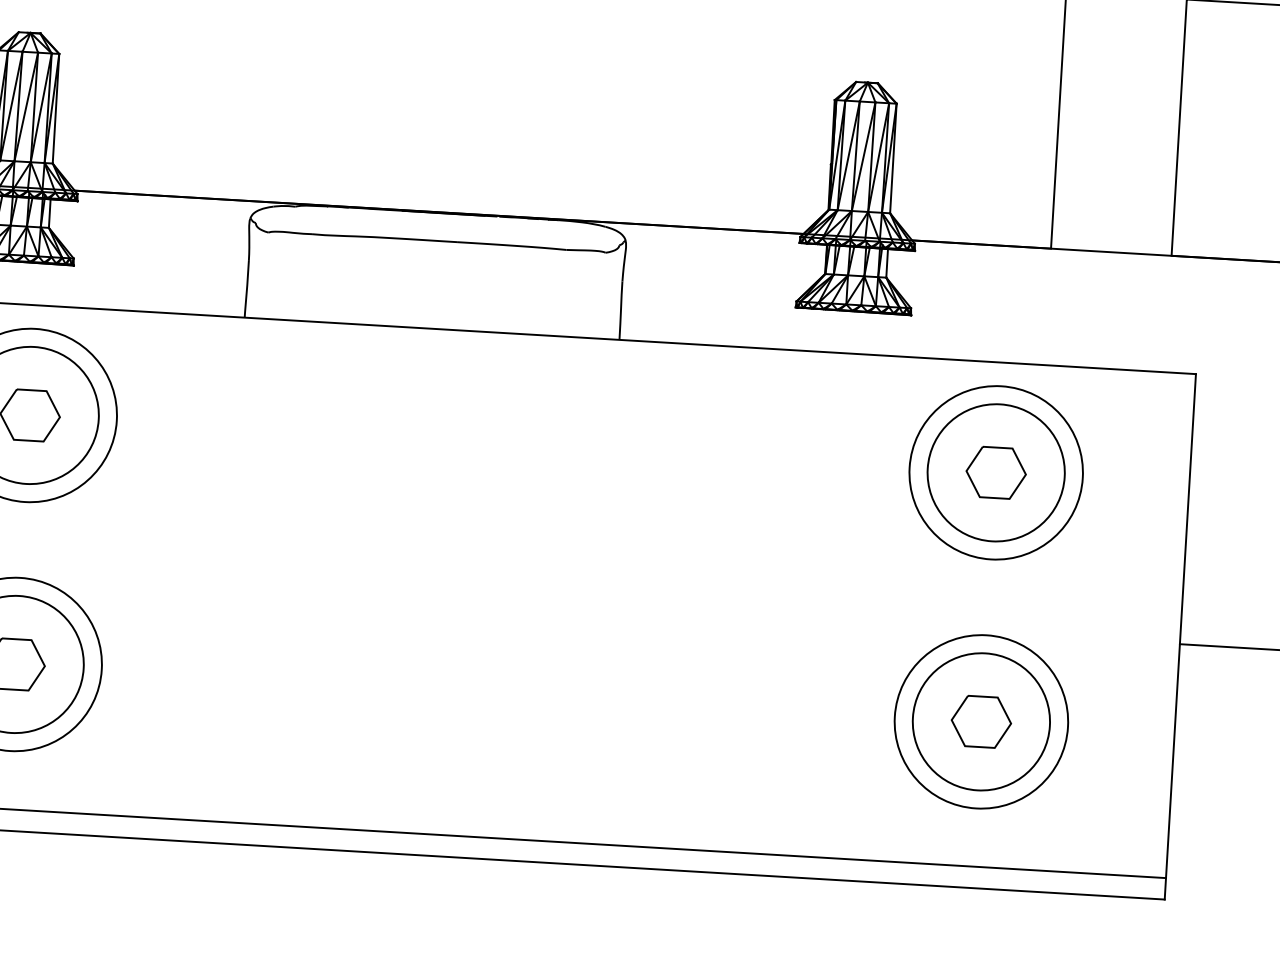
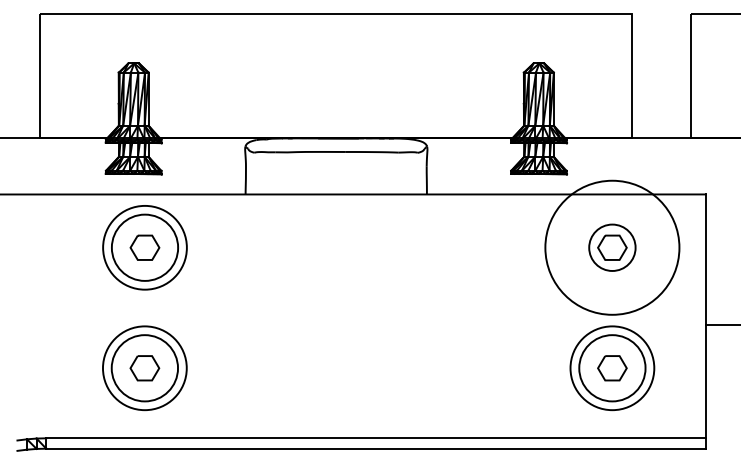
circle: (996, 472) -> (612, 247), size x0.7
circle: (996, 472) -> (612, 247), size x1.6

